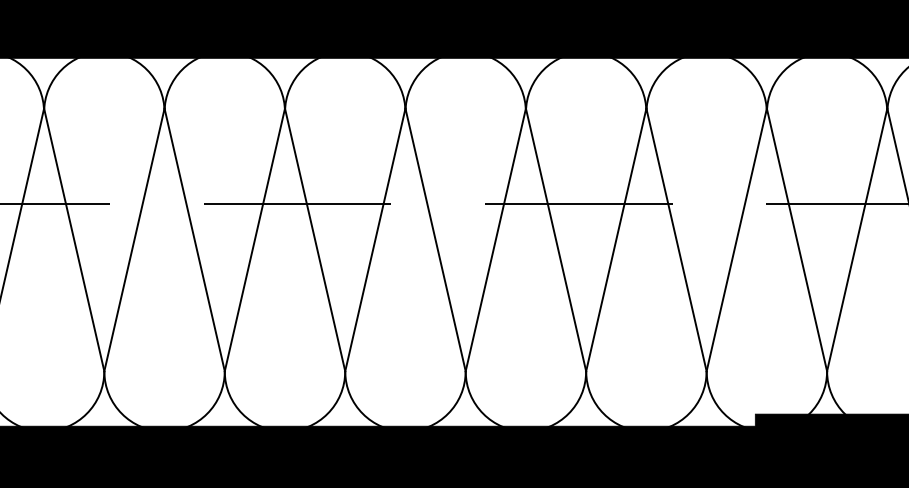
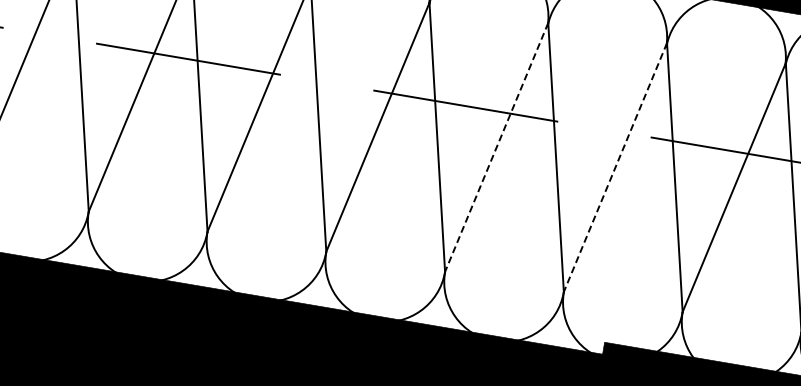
line: (616, 239) -> (496, 147), solid -> dashed
line: (736, 239) -> (615, 167), solid -> dashed

